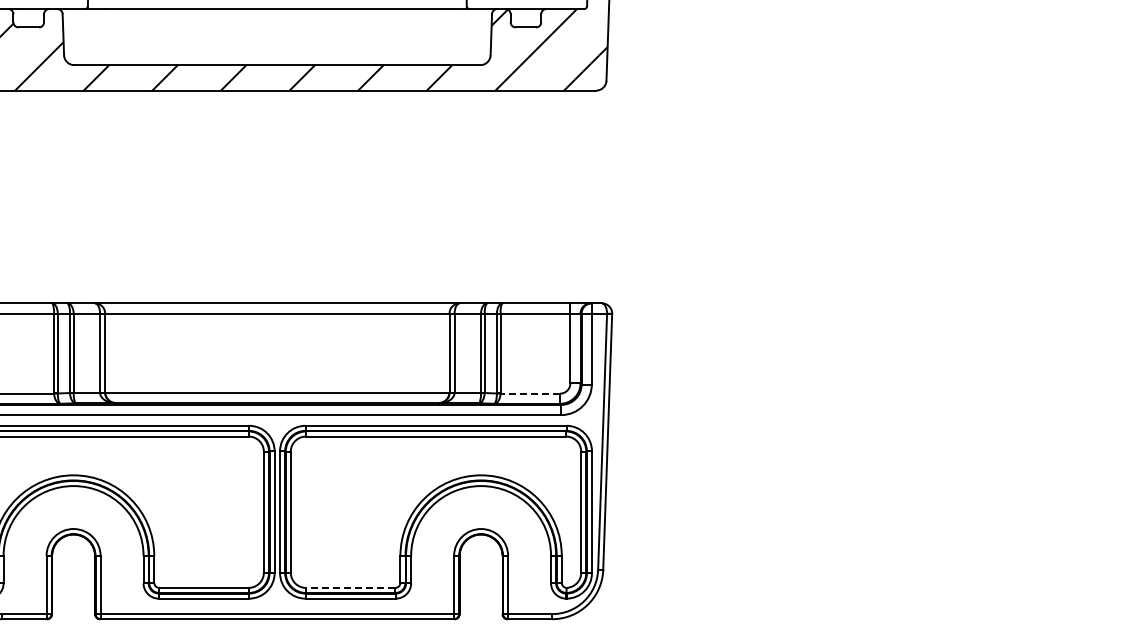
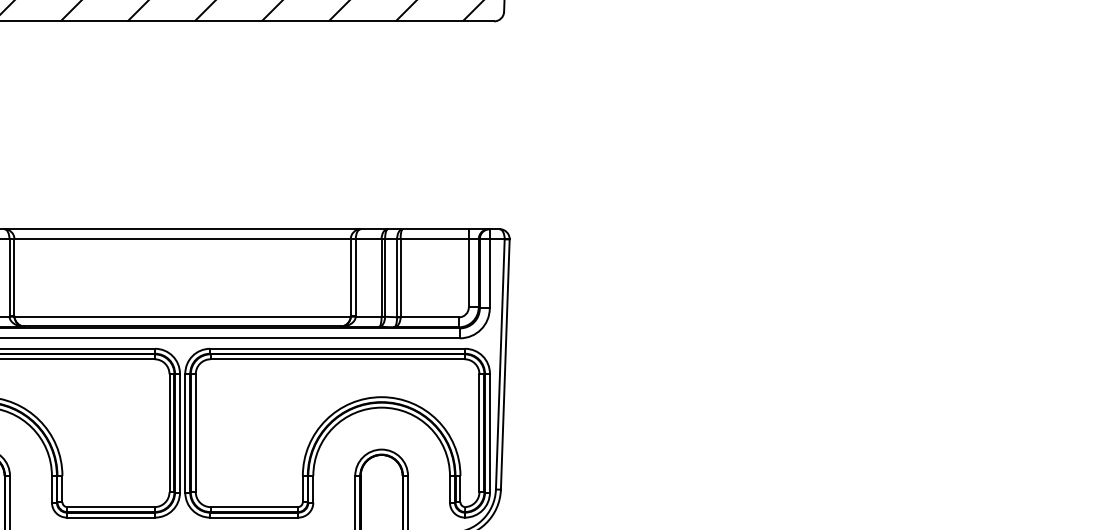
line: (530, 393) -> (429, 317), dashed -> solid
line: (350, 587) -> (254, 506), dashed -> solid

